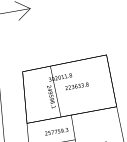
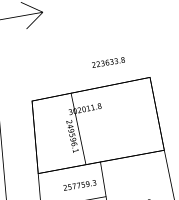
text: (76, 86) -> (107, 62), moved

